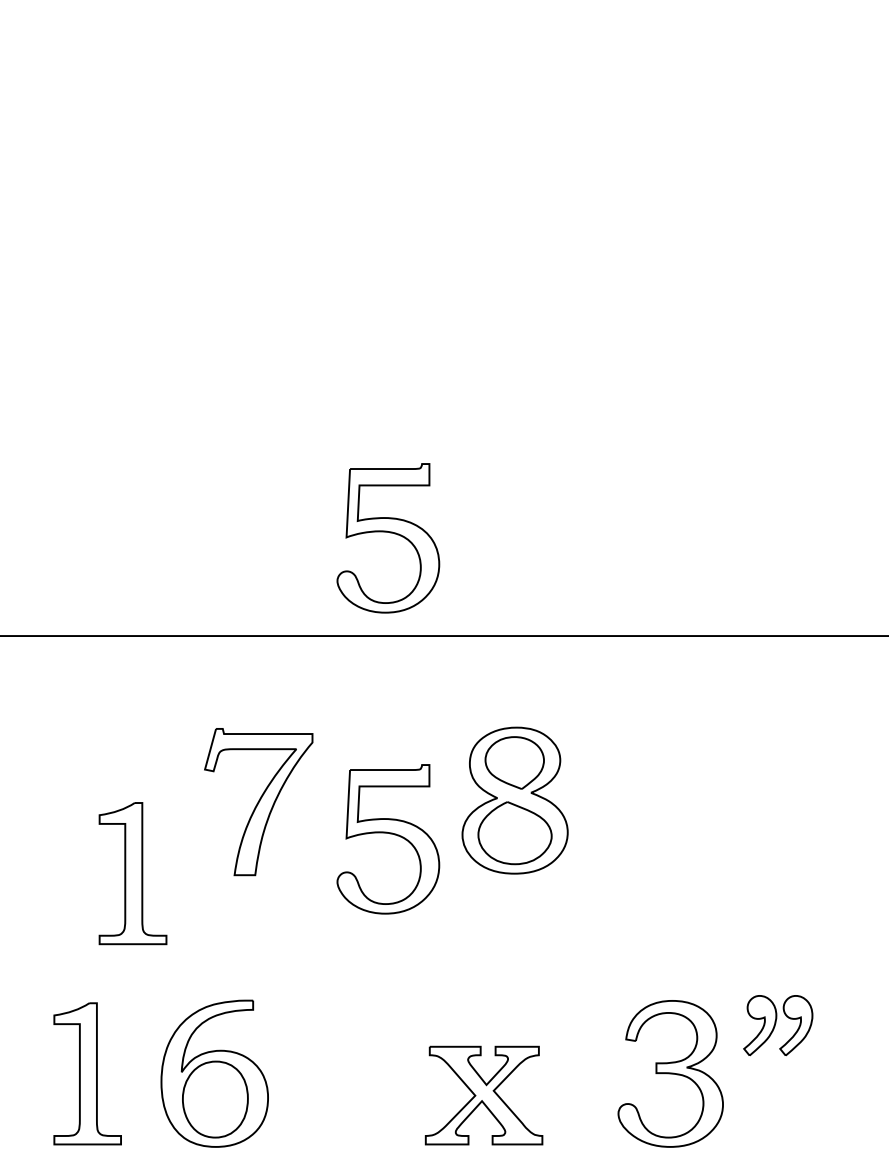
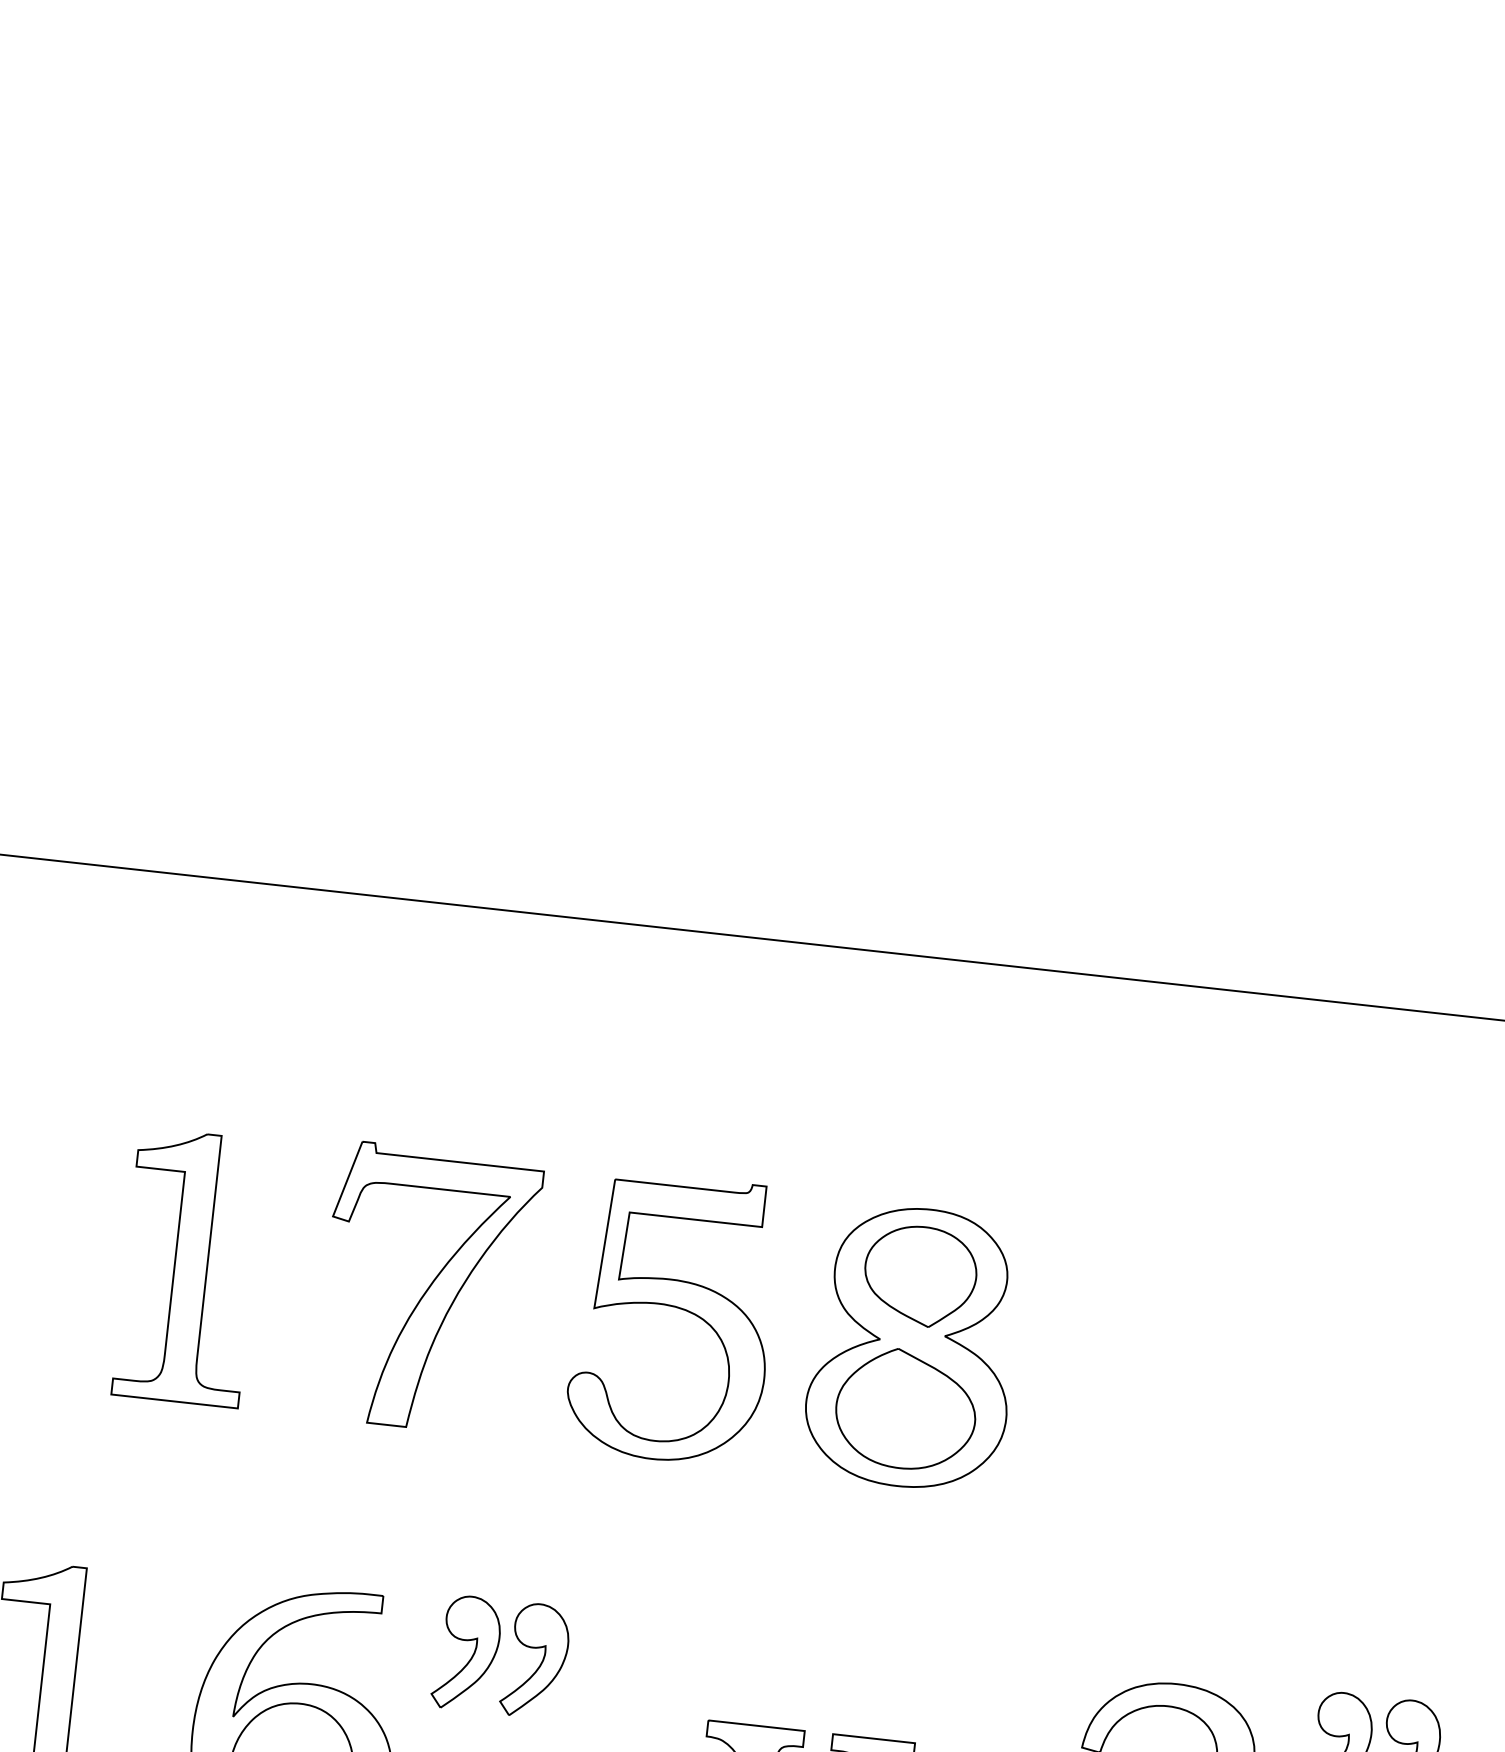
part: (388, 538) -> (736, 748), removed
part: (514, 800) -> (912, 1347), moved
part: (258, 802) -> (427, 1289), moved
part: (132, 873) -> (188, 1267), moved
part: (317, 1025) -> (500, 1656), added

